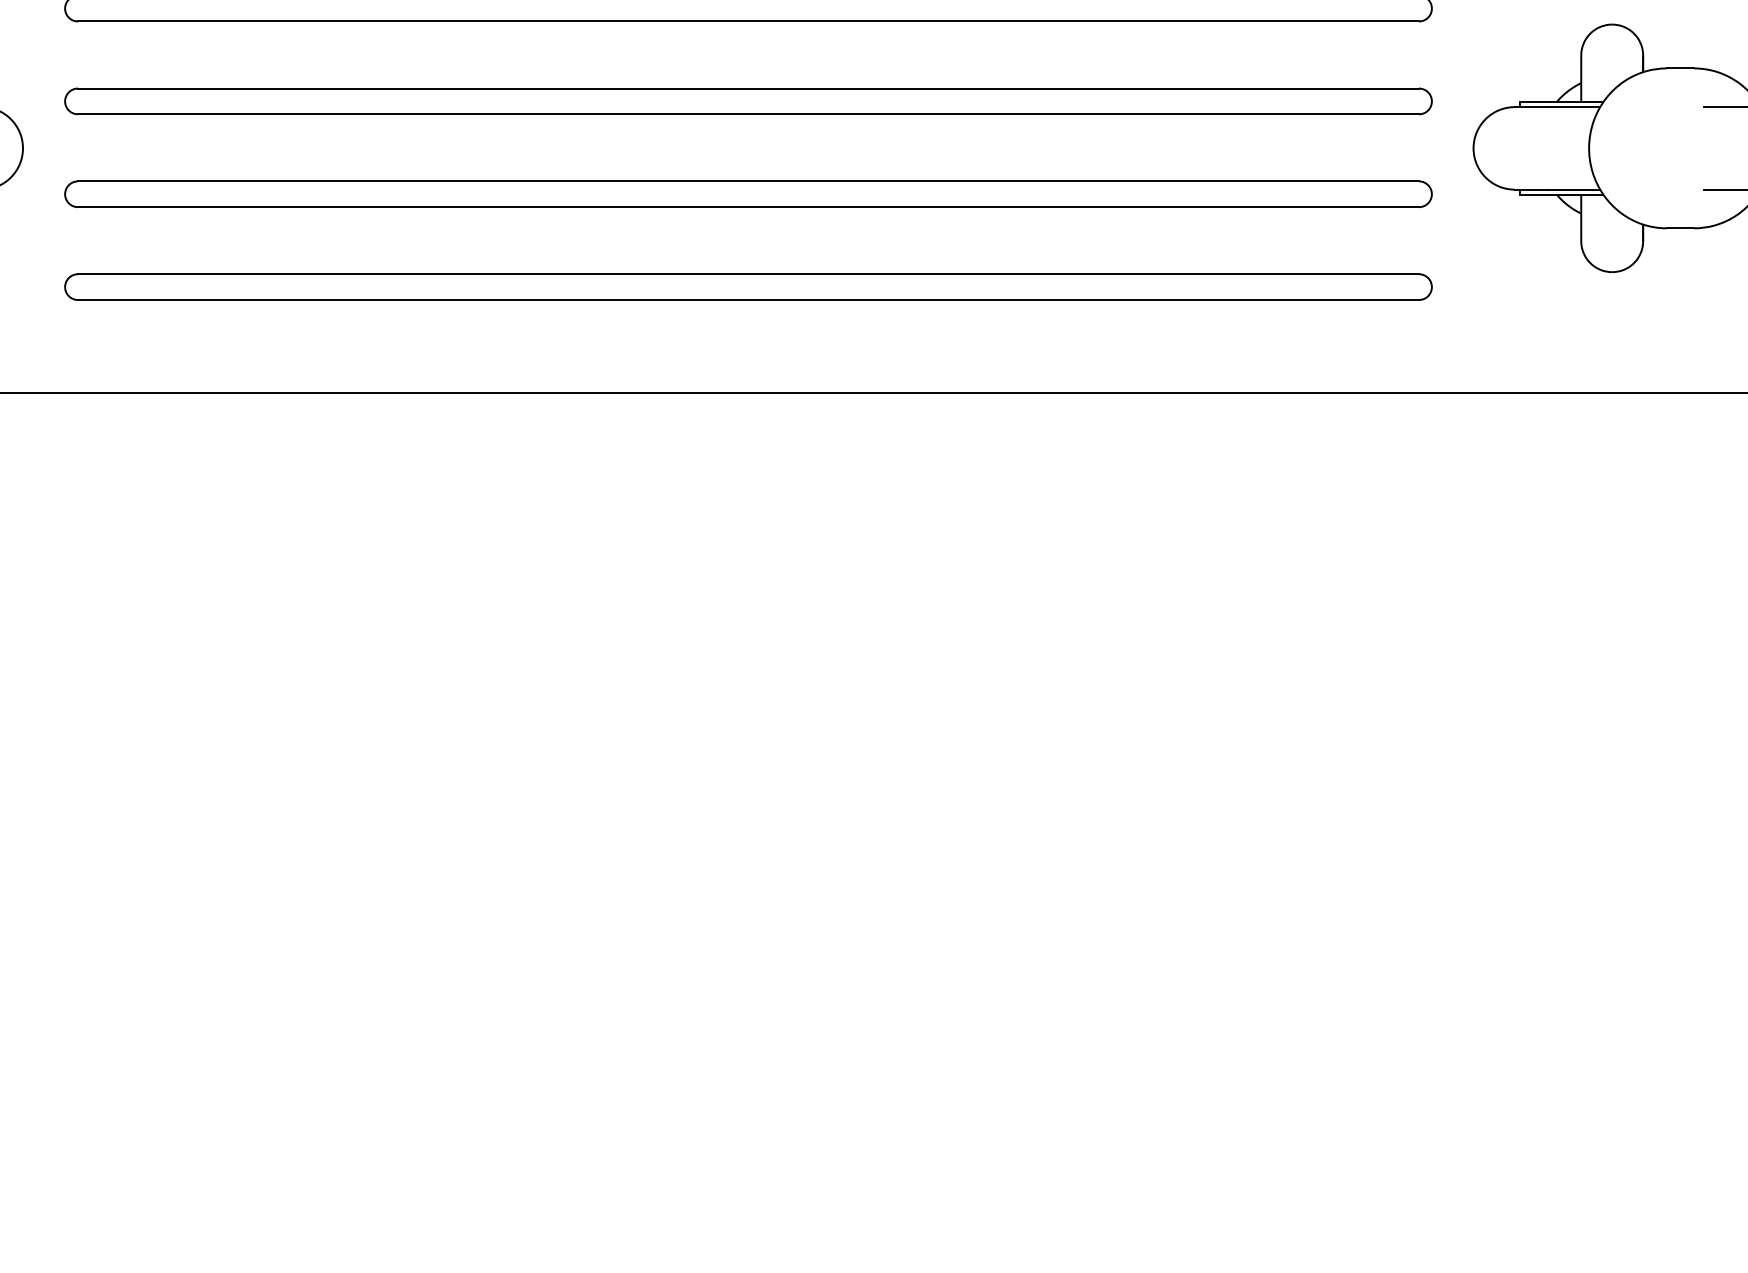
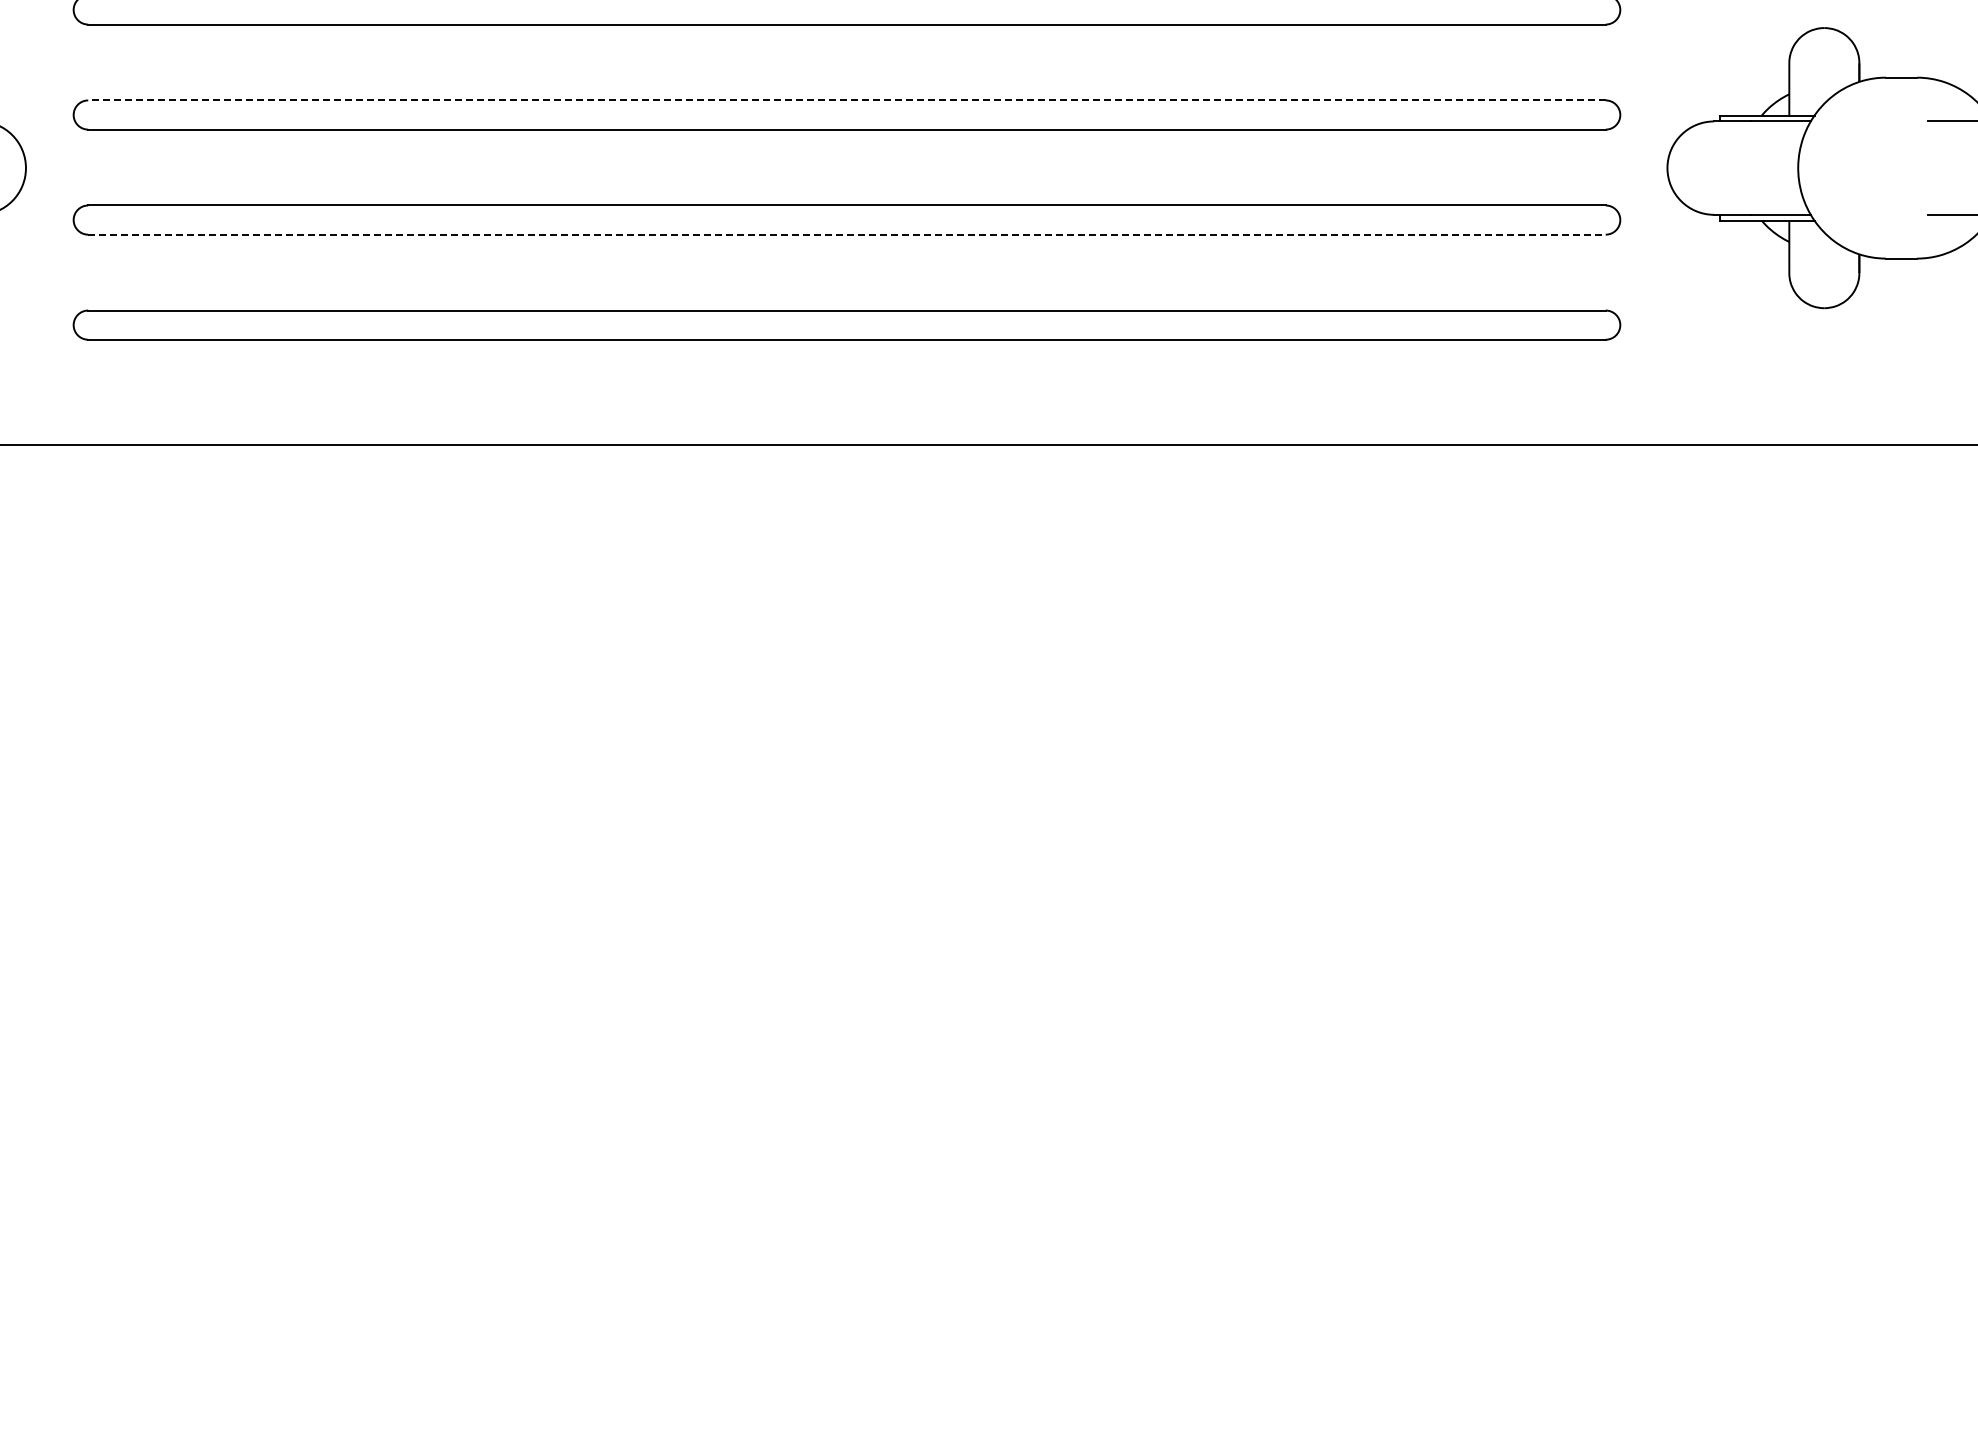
line: (748, 88) -> (846, 100), solid -> dashed
line: (748, 207) -> (846, 234), solid -> dashed

